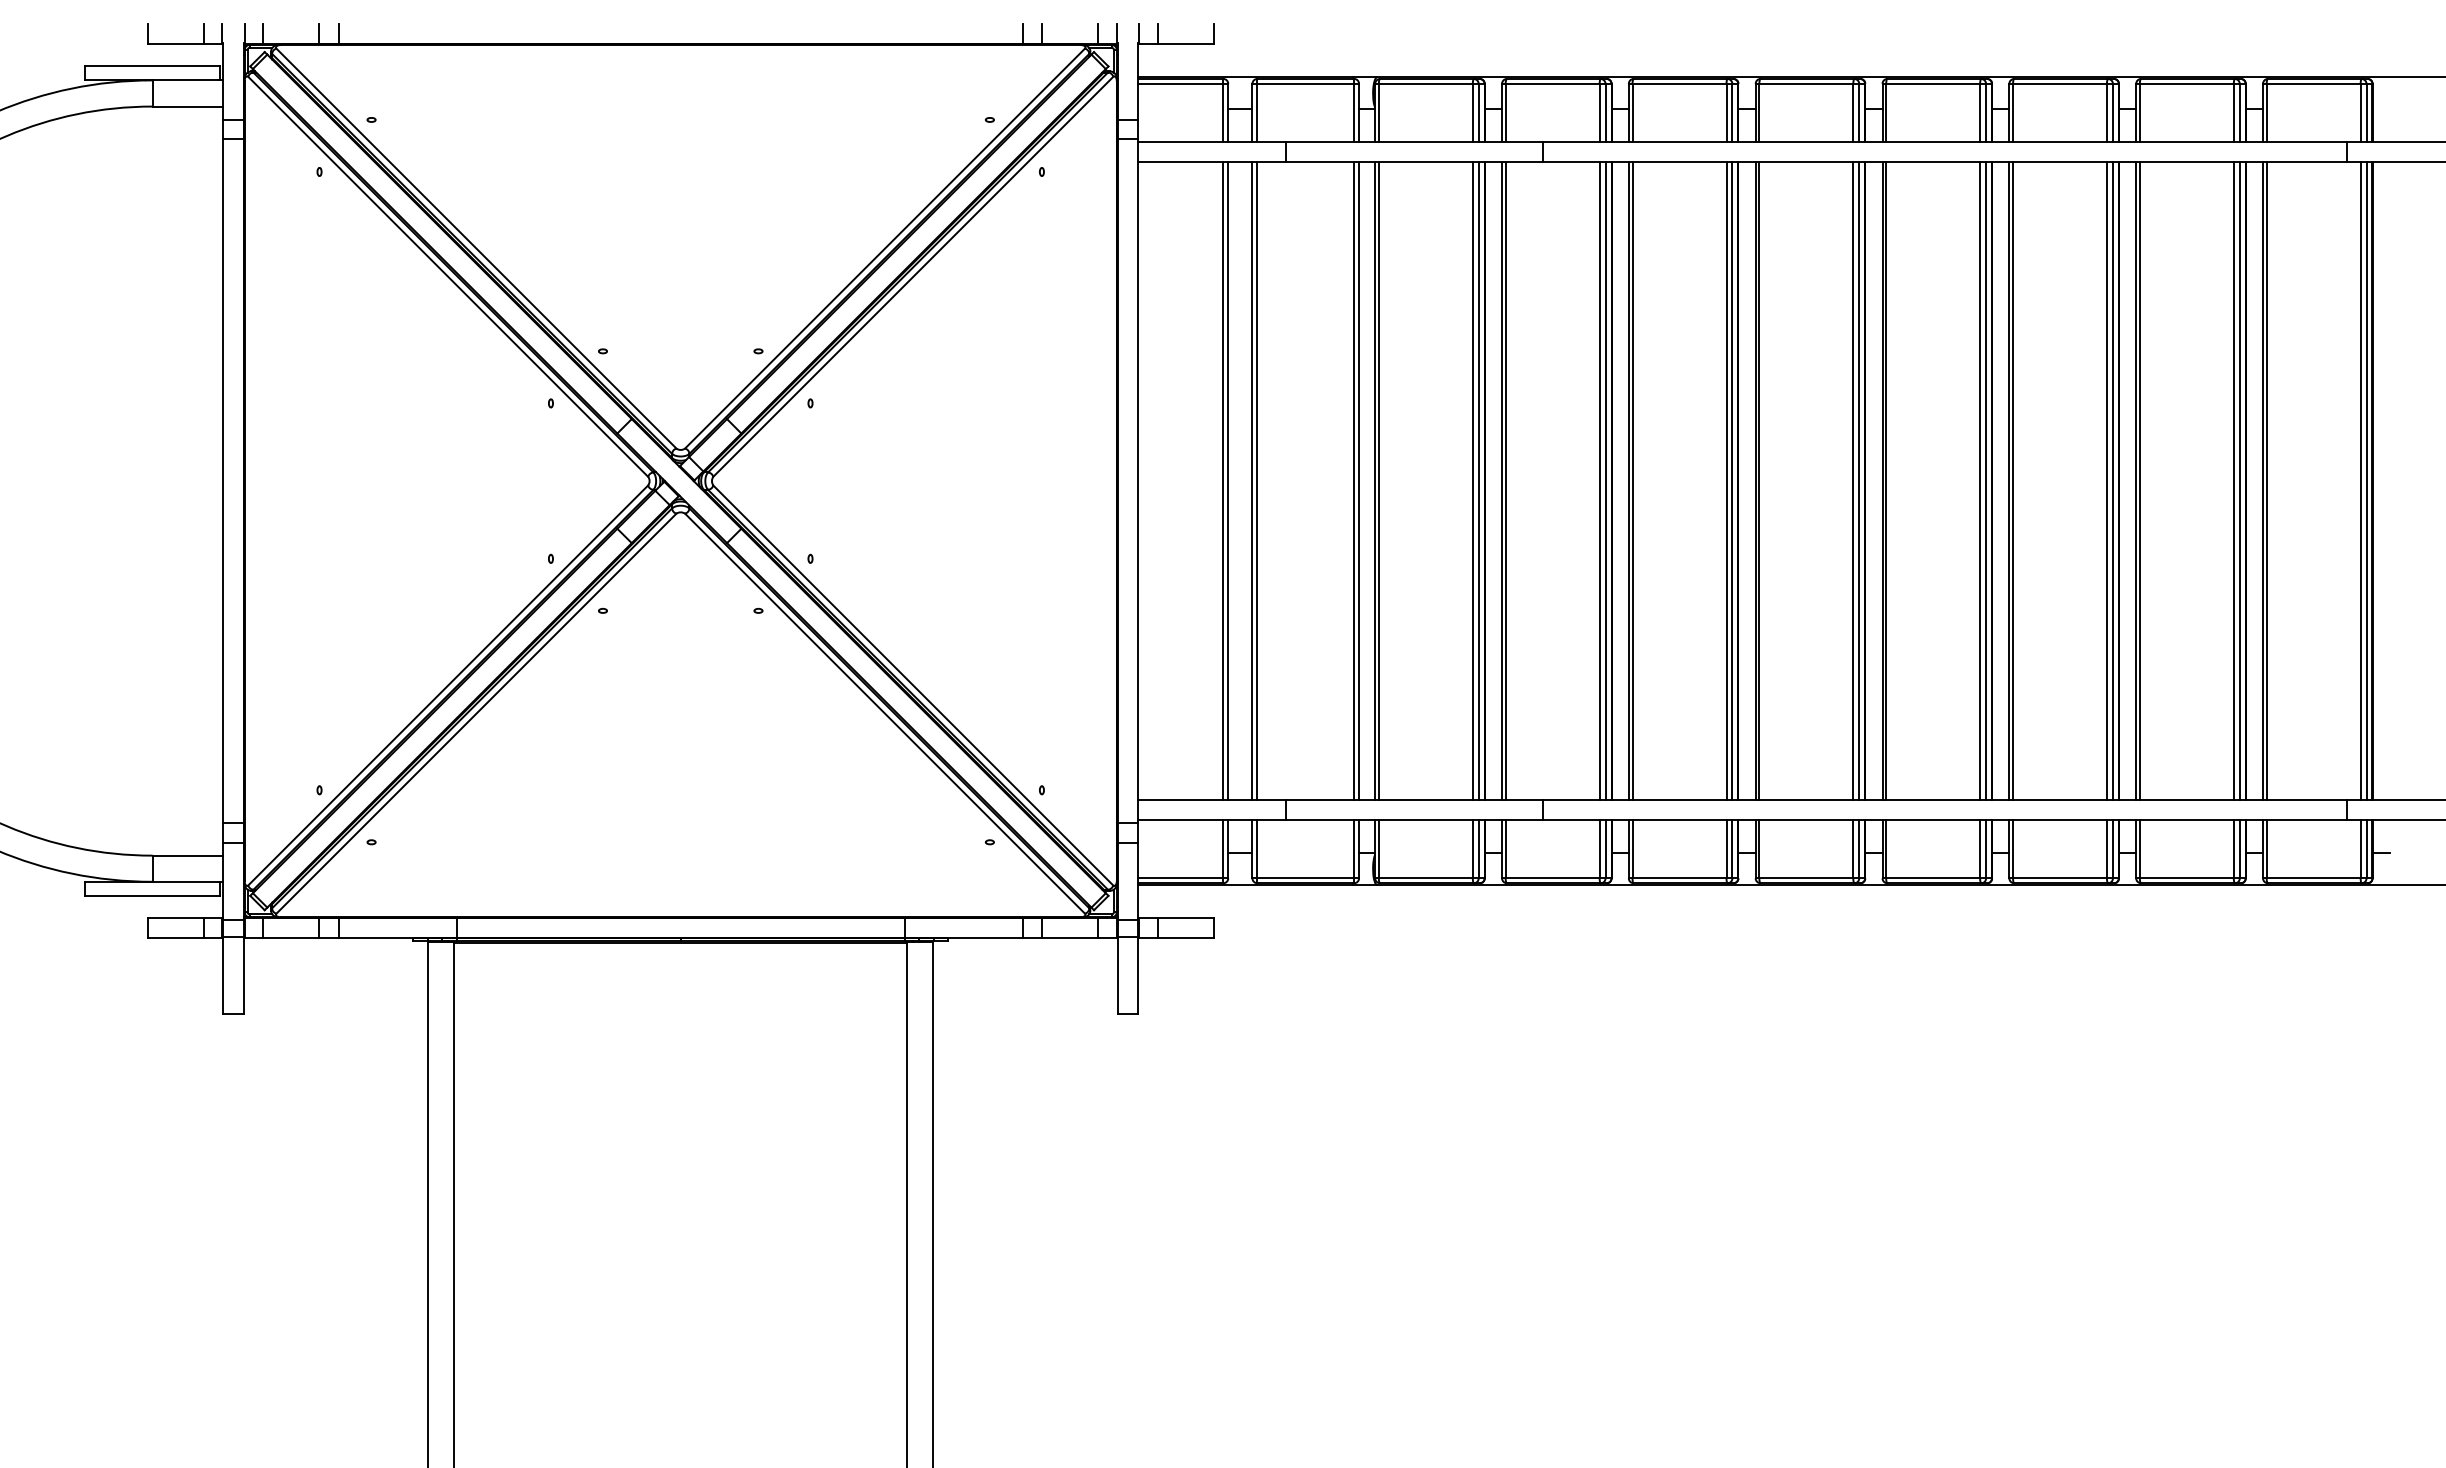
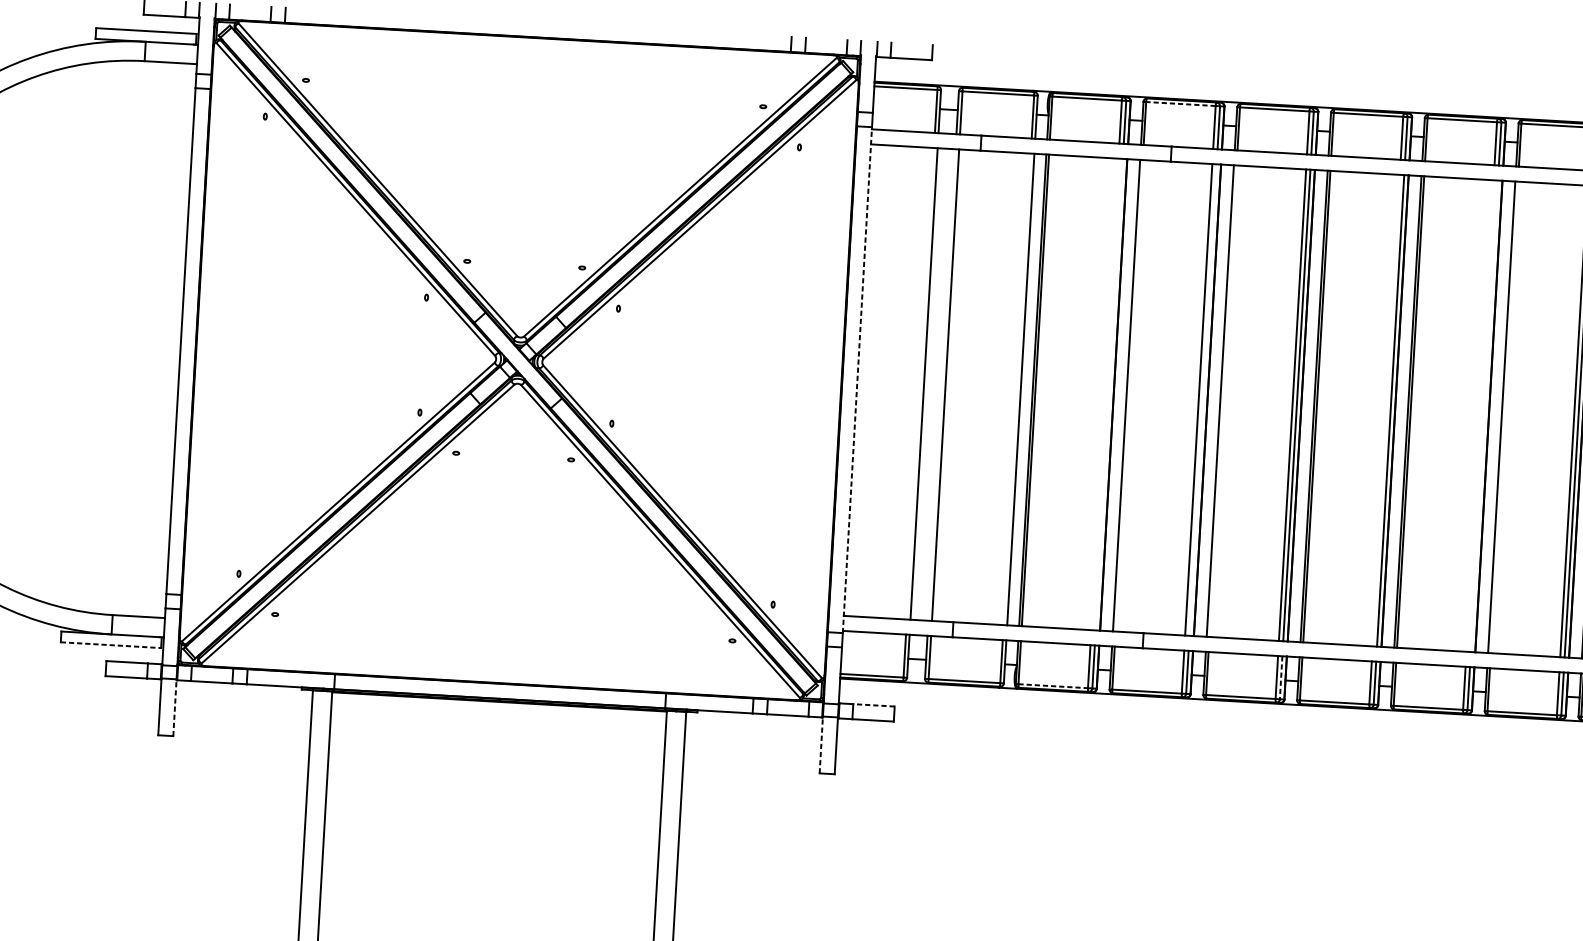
line: (1552, 83) -> (1180, 103), solid -> dashed
line: (1138, 480) -> (857, 379), solid -> dashed
line: (1223, 480) -> (920, 383), removed
line: (1252, 480) -> (942, 384), removed
line: (1354, 480) -> (1017, 388), removed
line: (1472, 480) -> (1104, 393), removed
line: (1478, 480) -> (1109, 394), removed
line: (1505, 480) -> (1129, 395), removed
line: (1605, 480) -> (1203, 399), removed
line: (1632, 480) -> (1223, 400), removed
line: (1853, 480) -> (1386, 410), removed
line: (1980, 480) -> (1480, 415), removed
line: (1986, 480) -> (1484, 415), removed
line: (2013, 480) -> (1504, 417), removed
line: (1732, 849) -> (1281, 677), solid -> dashed
line: (1425, 878) -> (1053, 686), solid -> dashed
line: (152, 896) -> (110, 645), solid -> dashed
line: (1185, 918) -> (873, 705), solid -> dashed
line: (243, 975) -> (174, 707), solid -> dashed
line: (1117, 975) -> (821, 744), solid -> dashed

